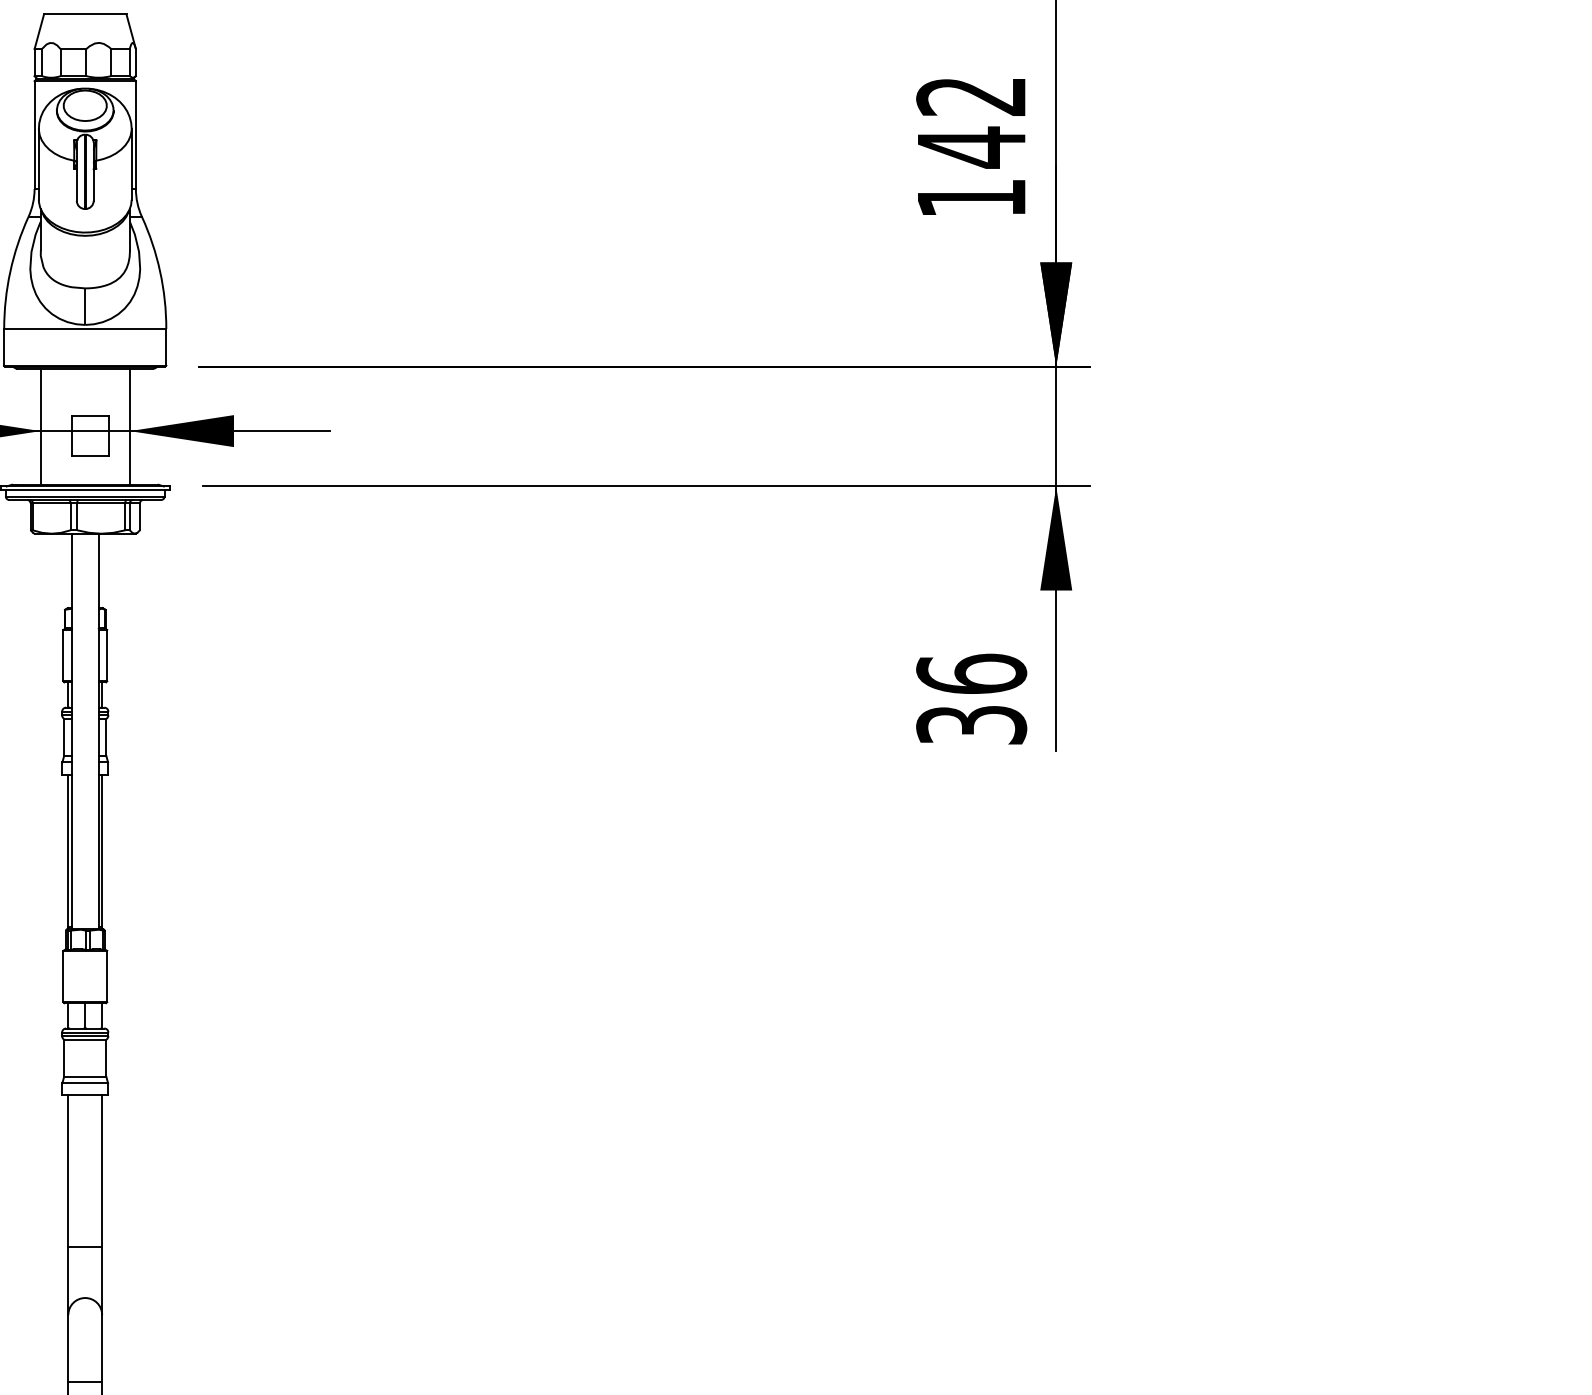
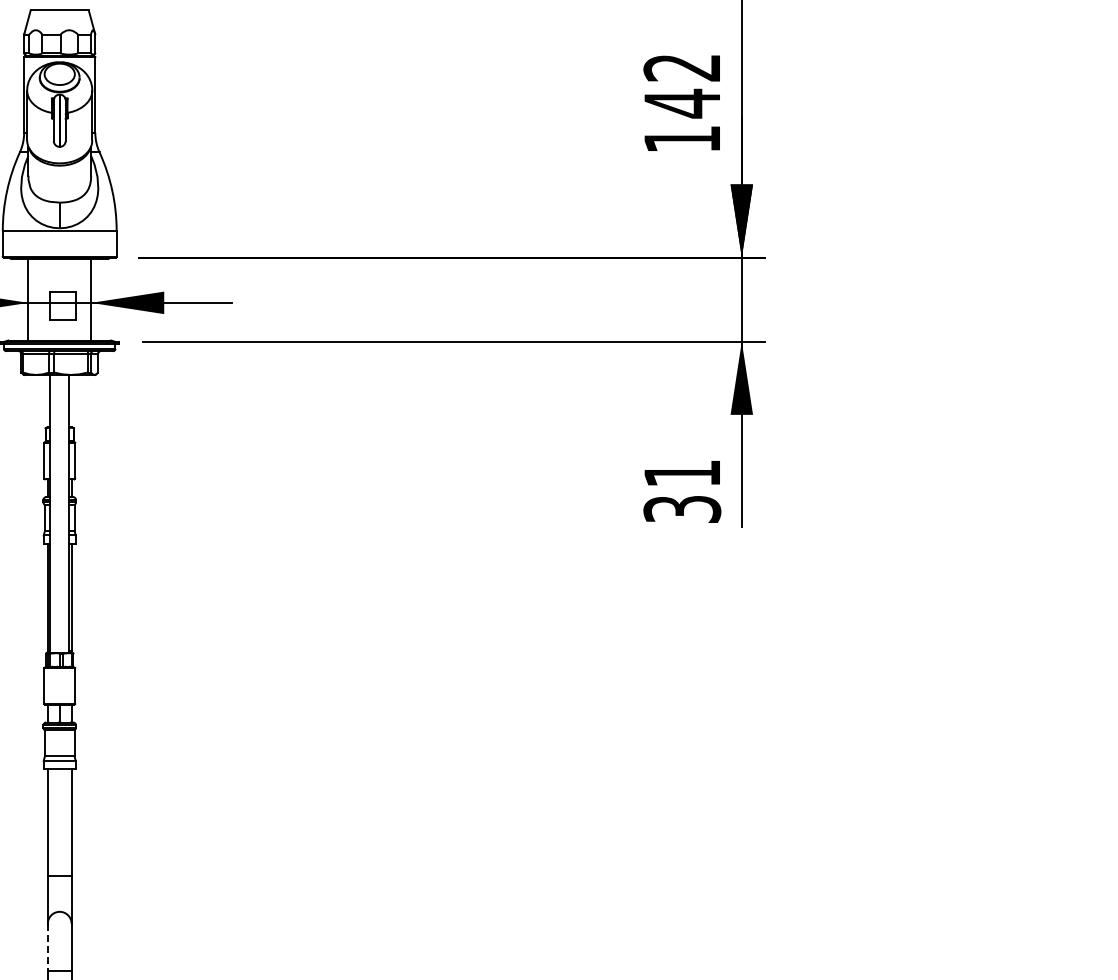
text: (971, 674) -> (682, 473), 36 -> 31
line: (67, 1348) -> (47, 947), solid -> dashed

